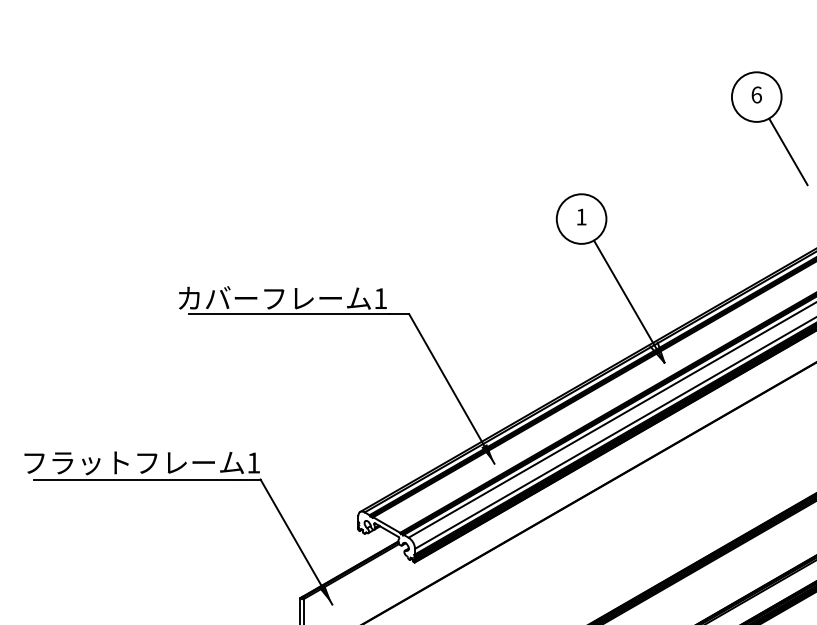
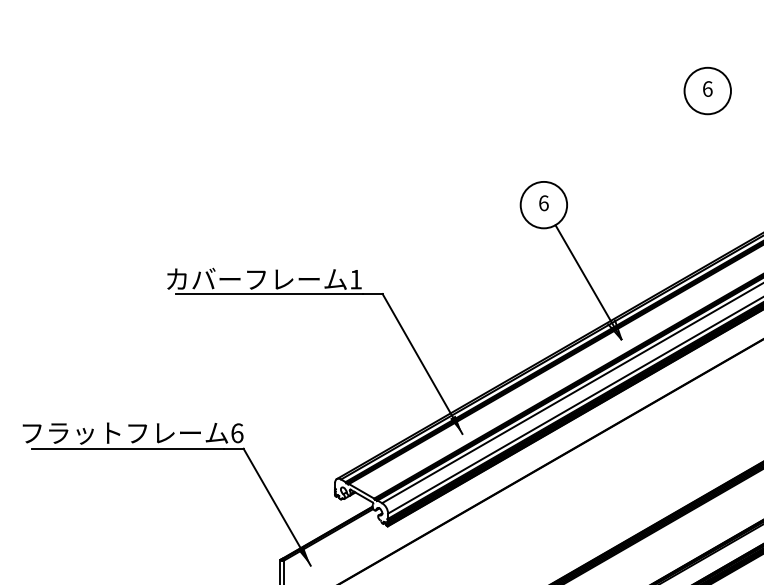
line: (788, 151) -> (737, 141), removed
text: (581, 216) -> (543, 202), 1 -> 6
text: (253, 462) -> (237, 432), 1 -> 6

